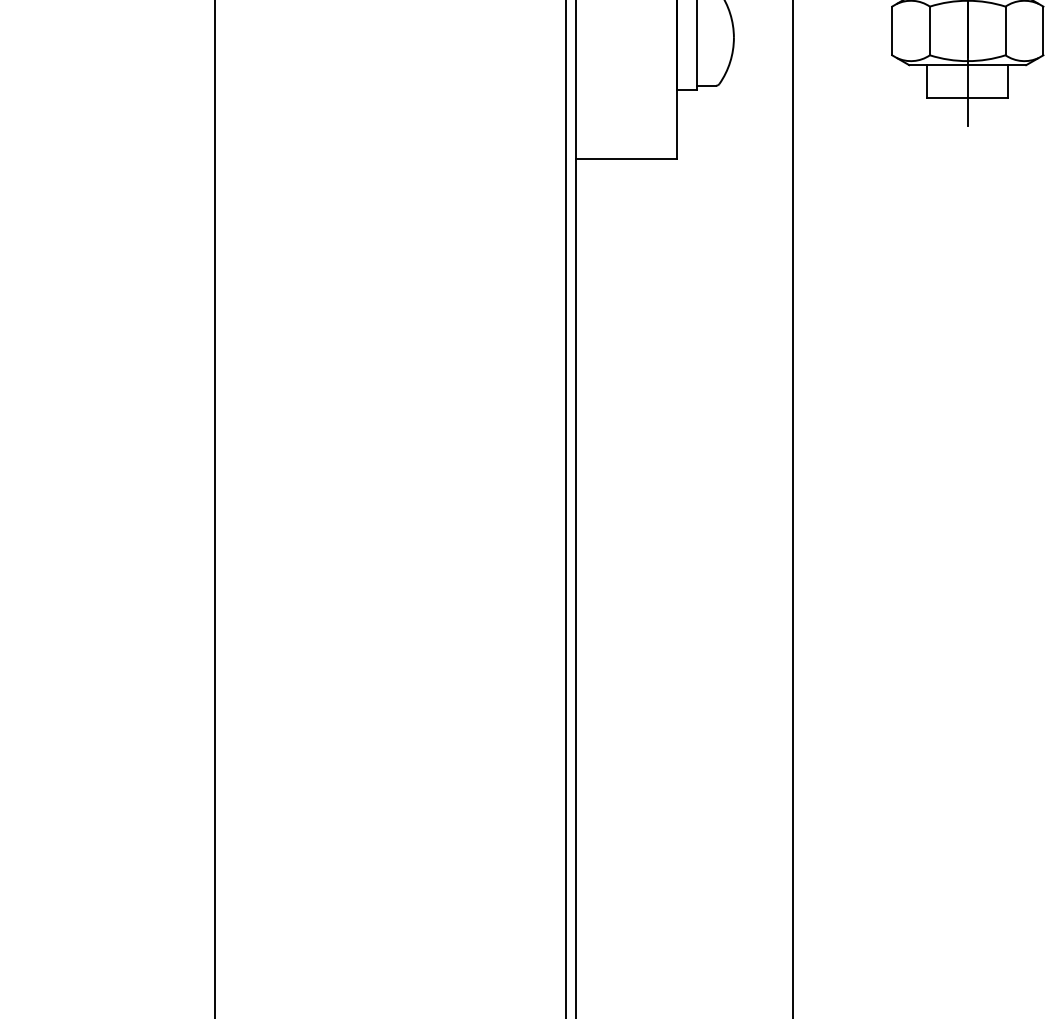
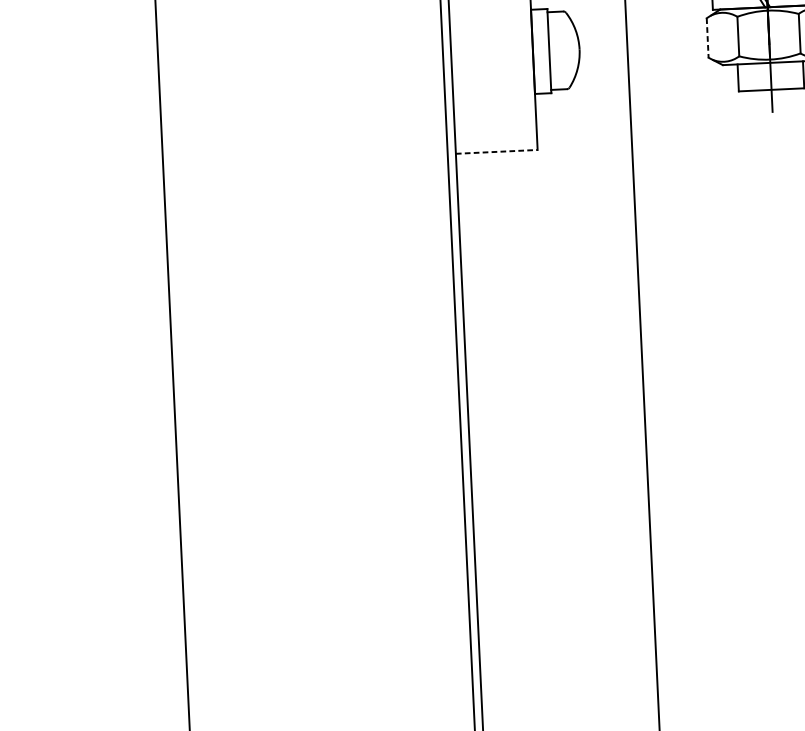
line: (892, 31) -> (707, 38), solid -> dashed
line: (626, 158) -> (497, 151), solid -> dashed

